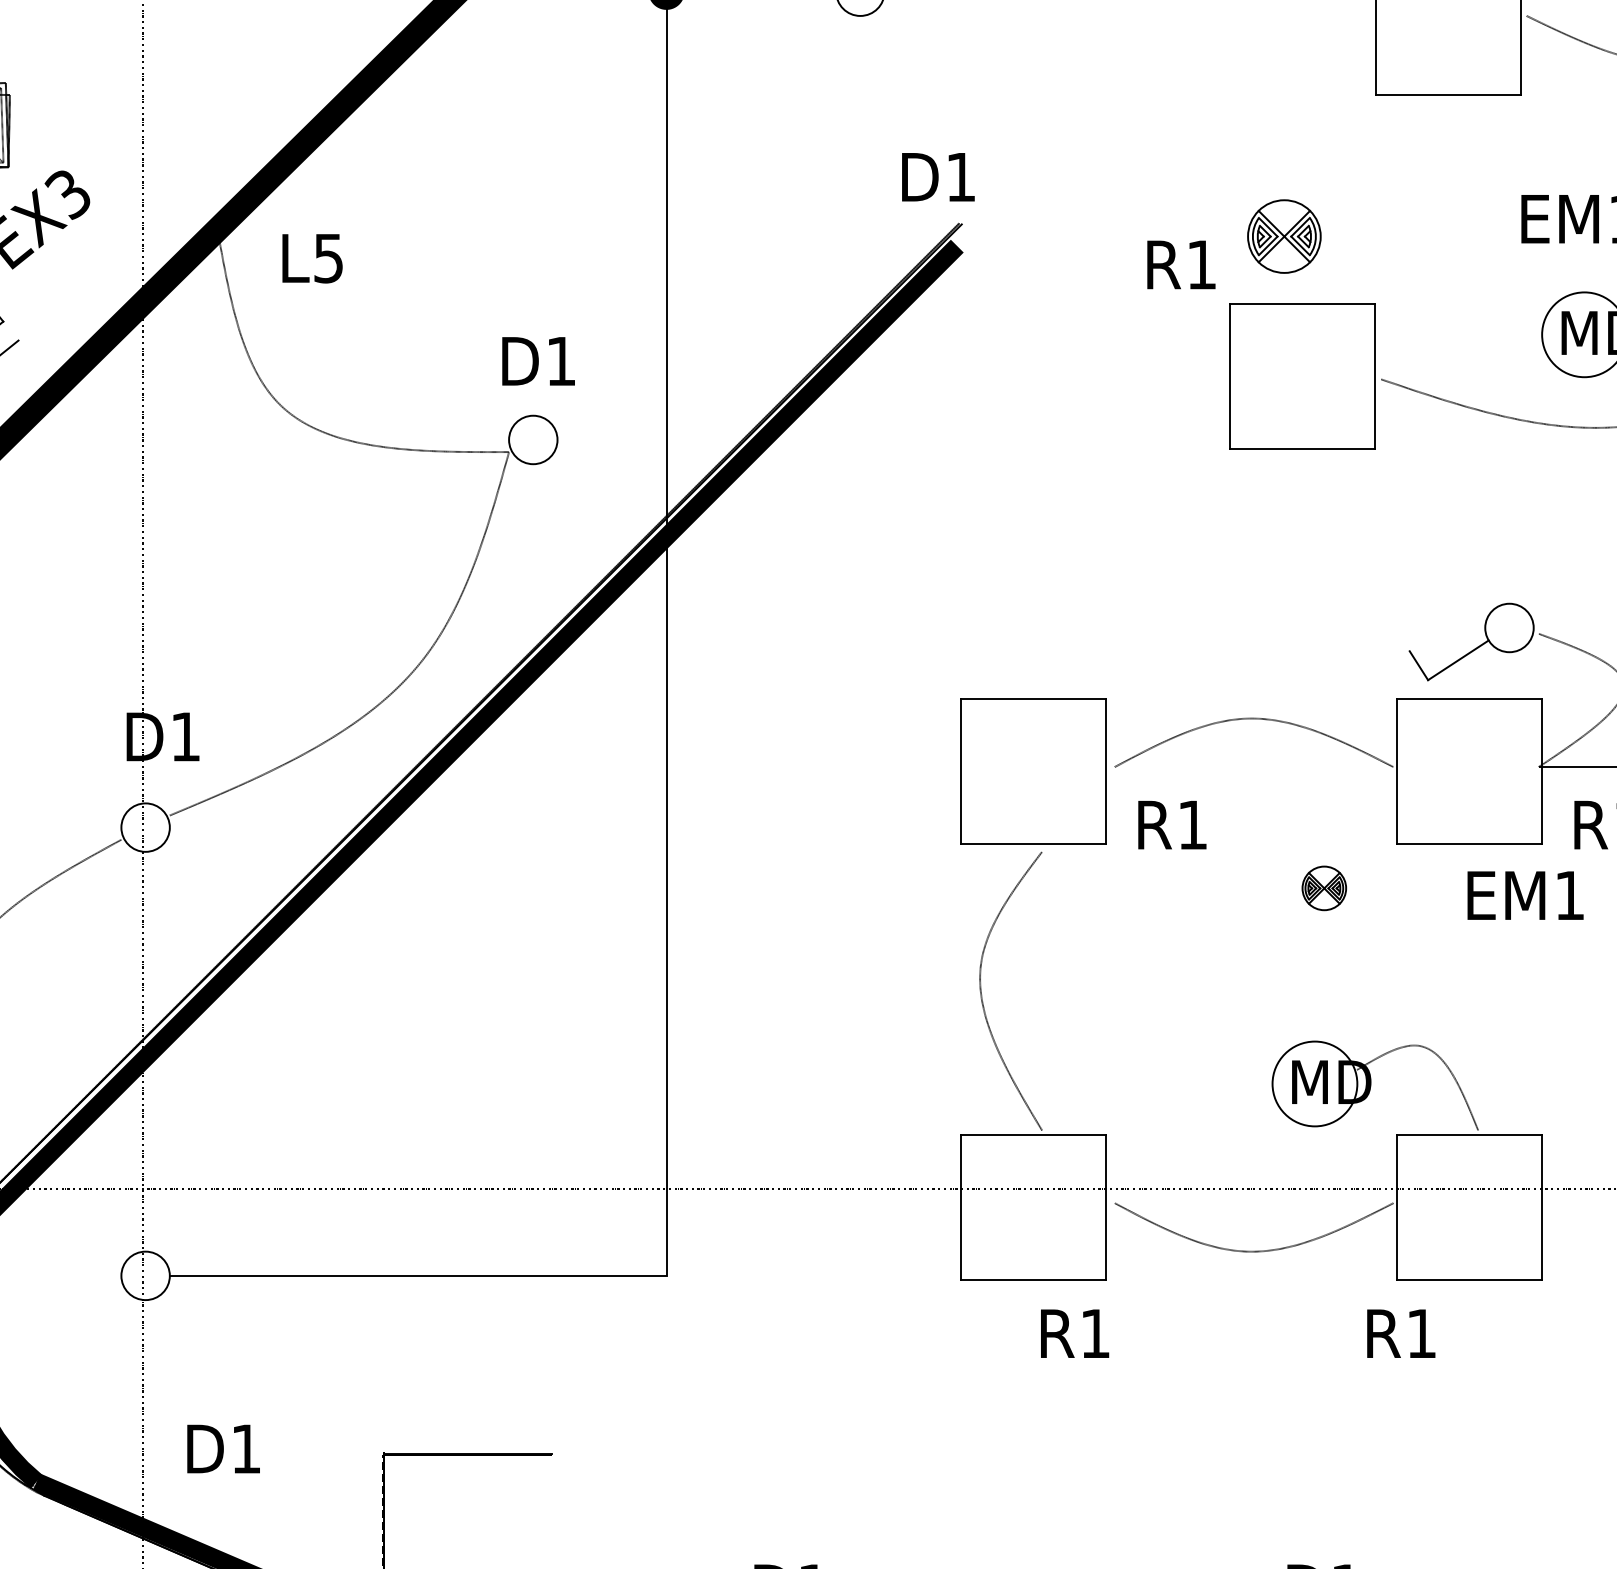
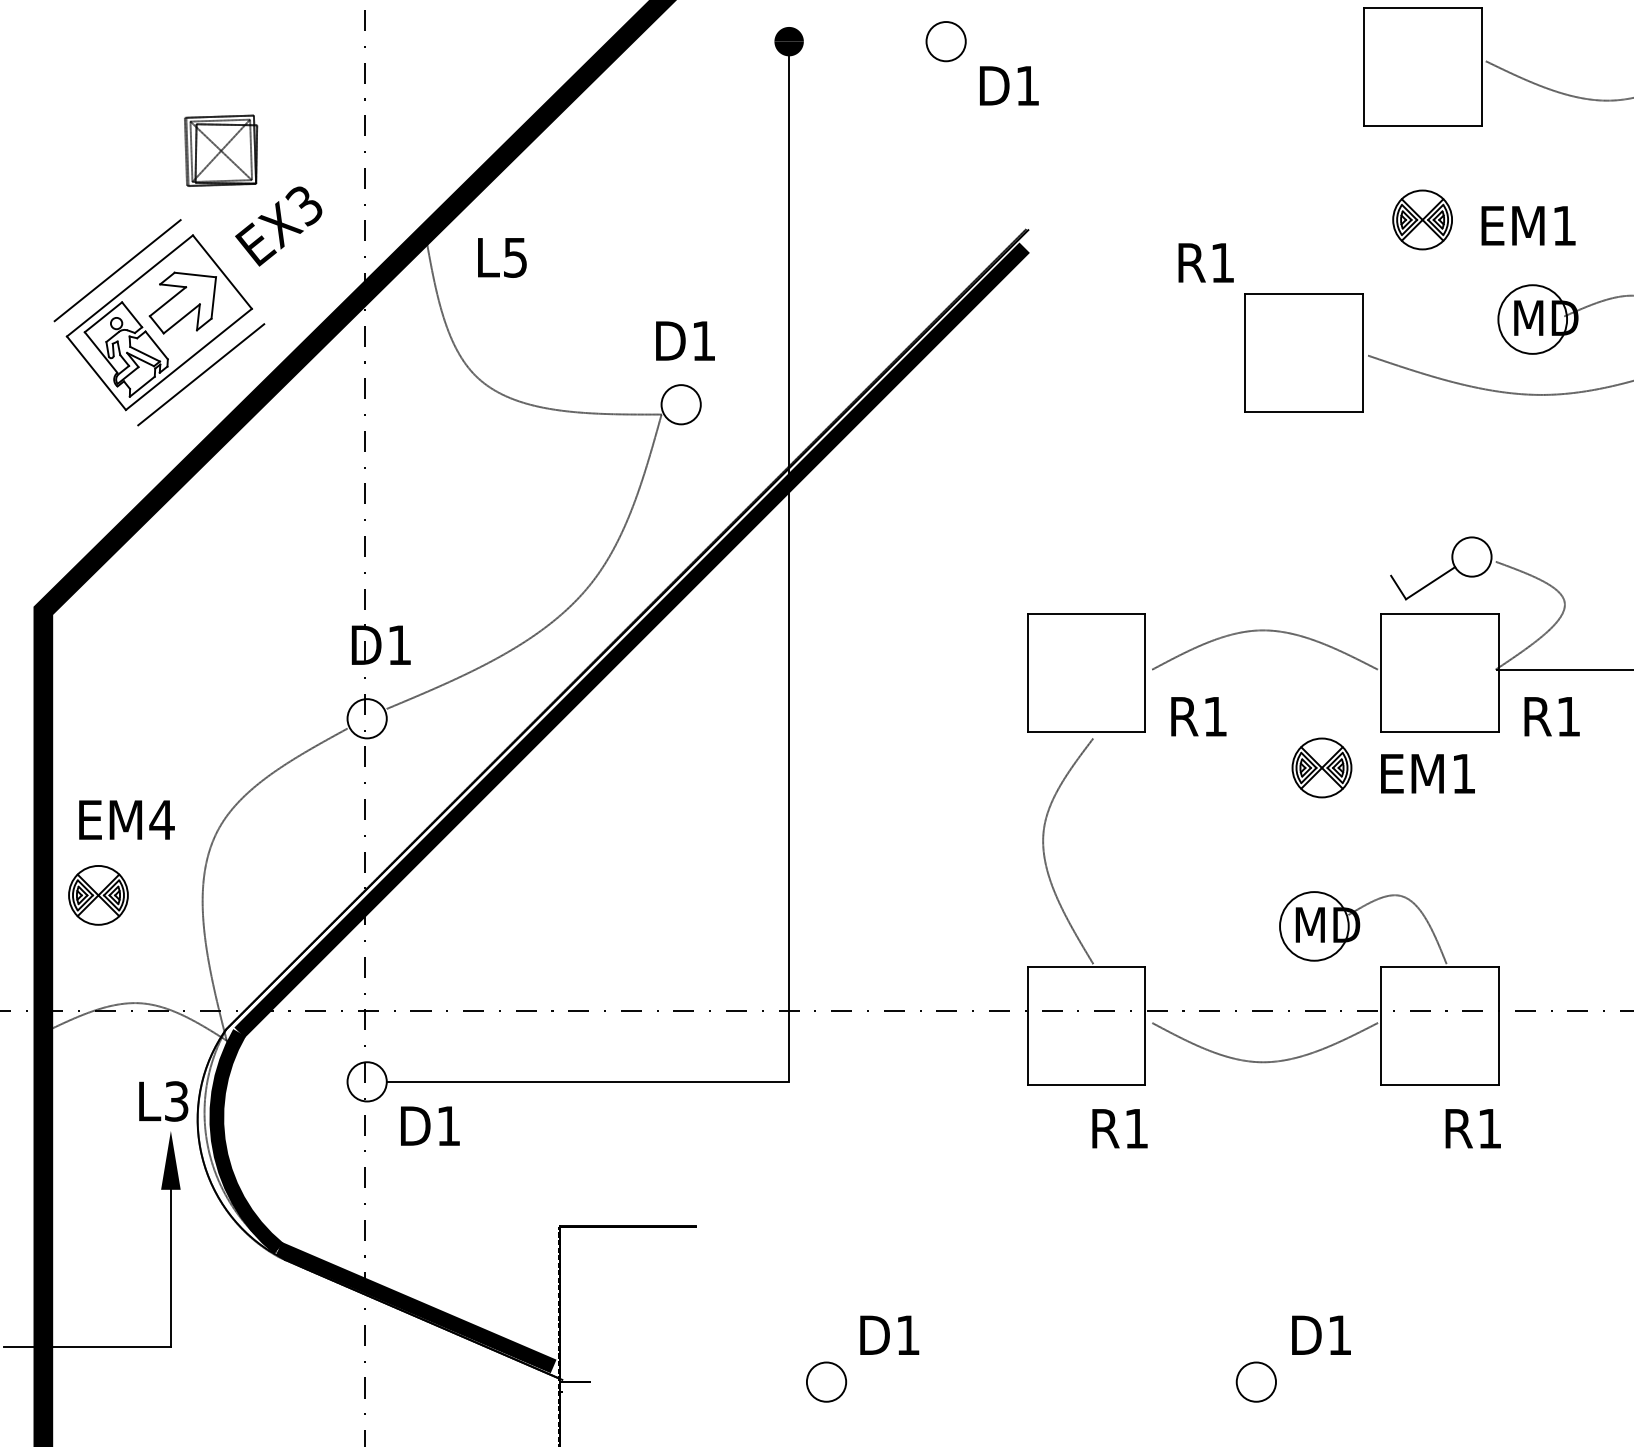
text: (938, 176) -> (1009, 85), moved
part: (1284, 235) -> (1422, 219), moved
part: (1323, 887) -> (1321, 767), size x1.67
text: (1524, 895) -> (1427, 773), moved
text: (1400, 1333) -> (1472, 1128), moved
text: (223, 1448) -> (430, 1125), moved

